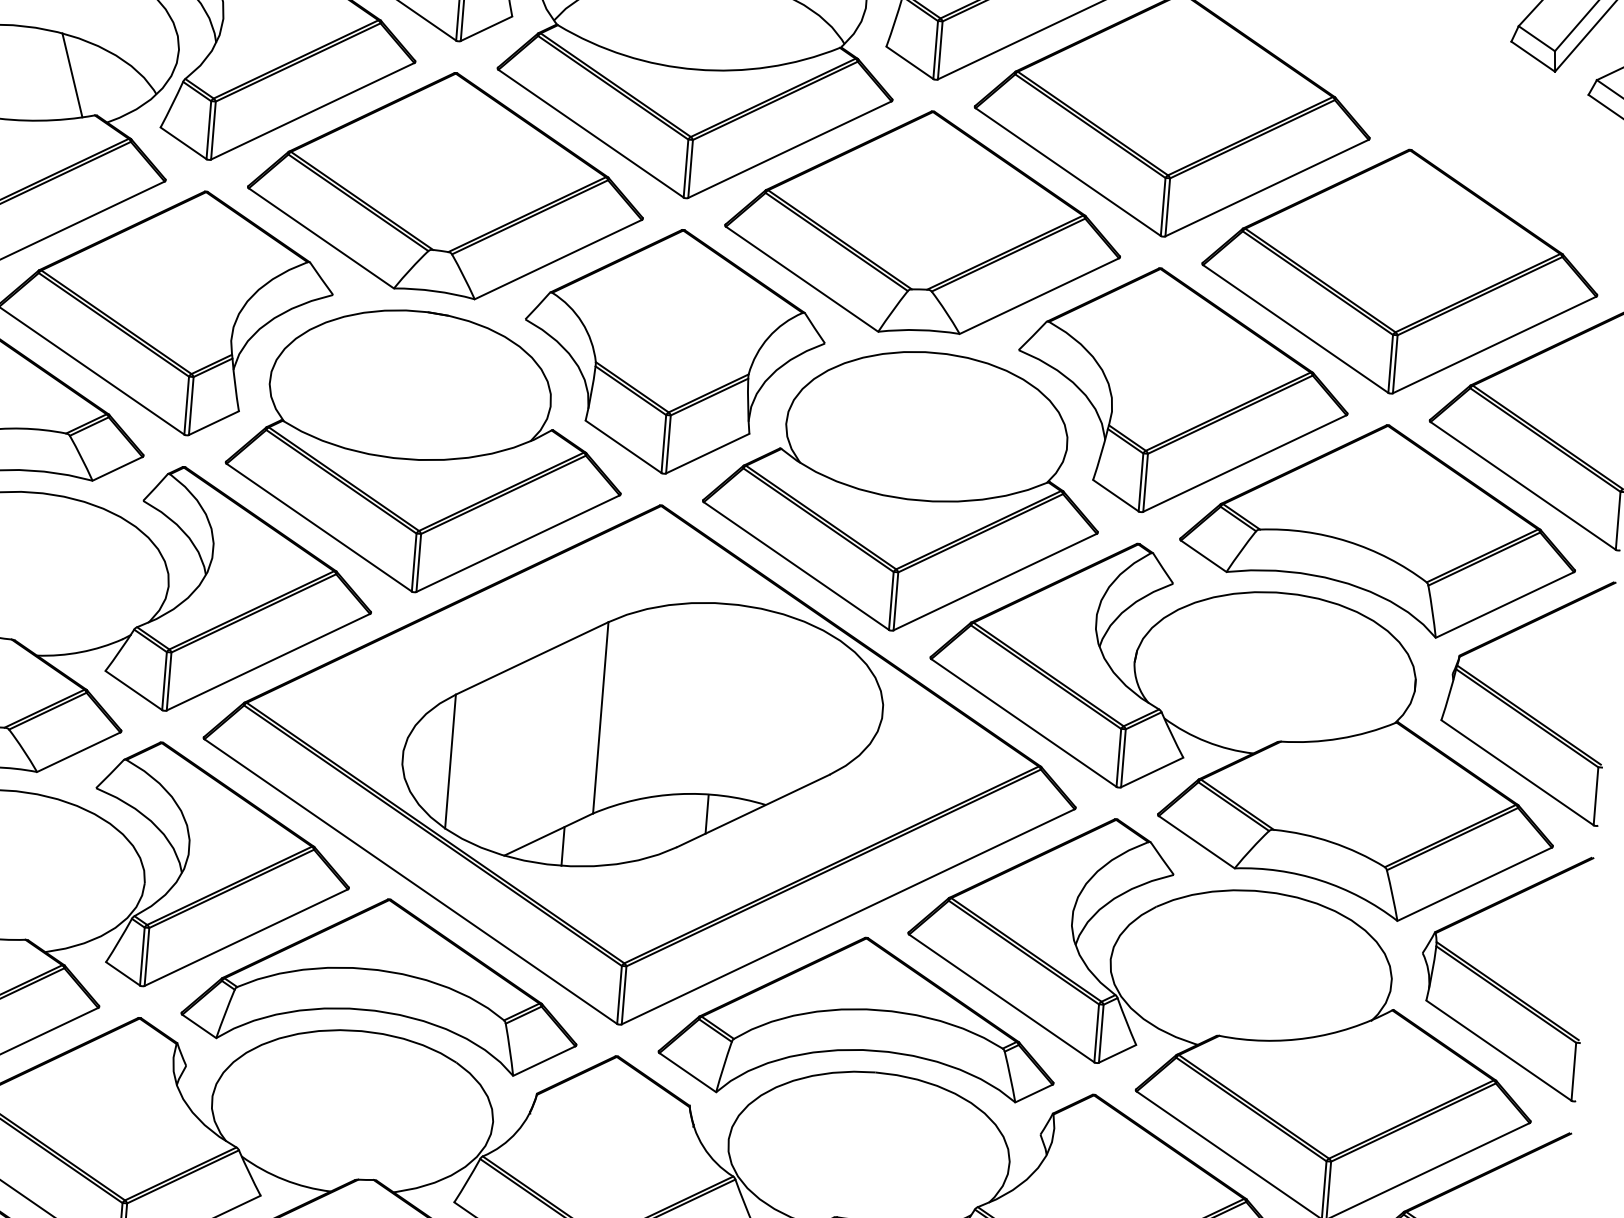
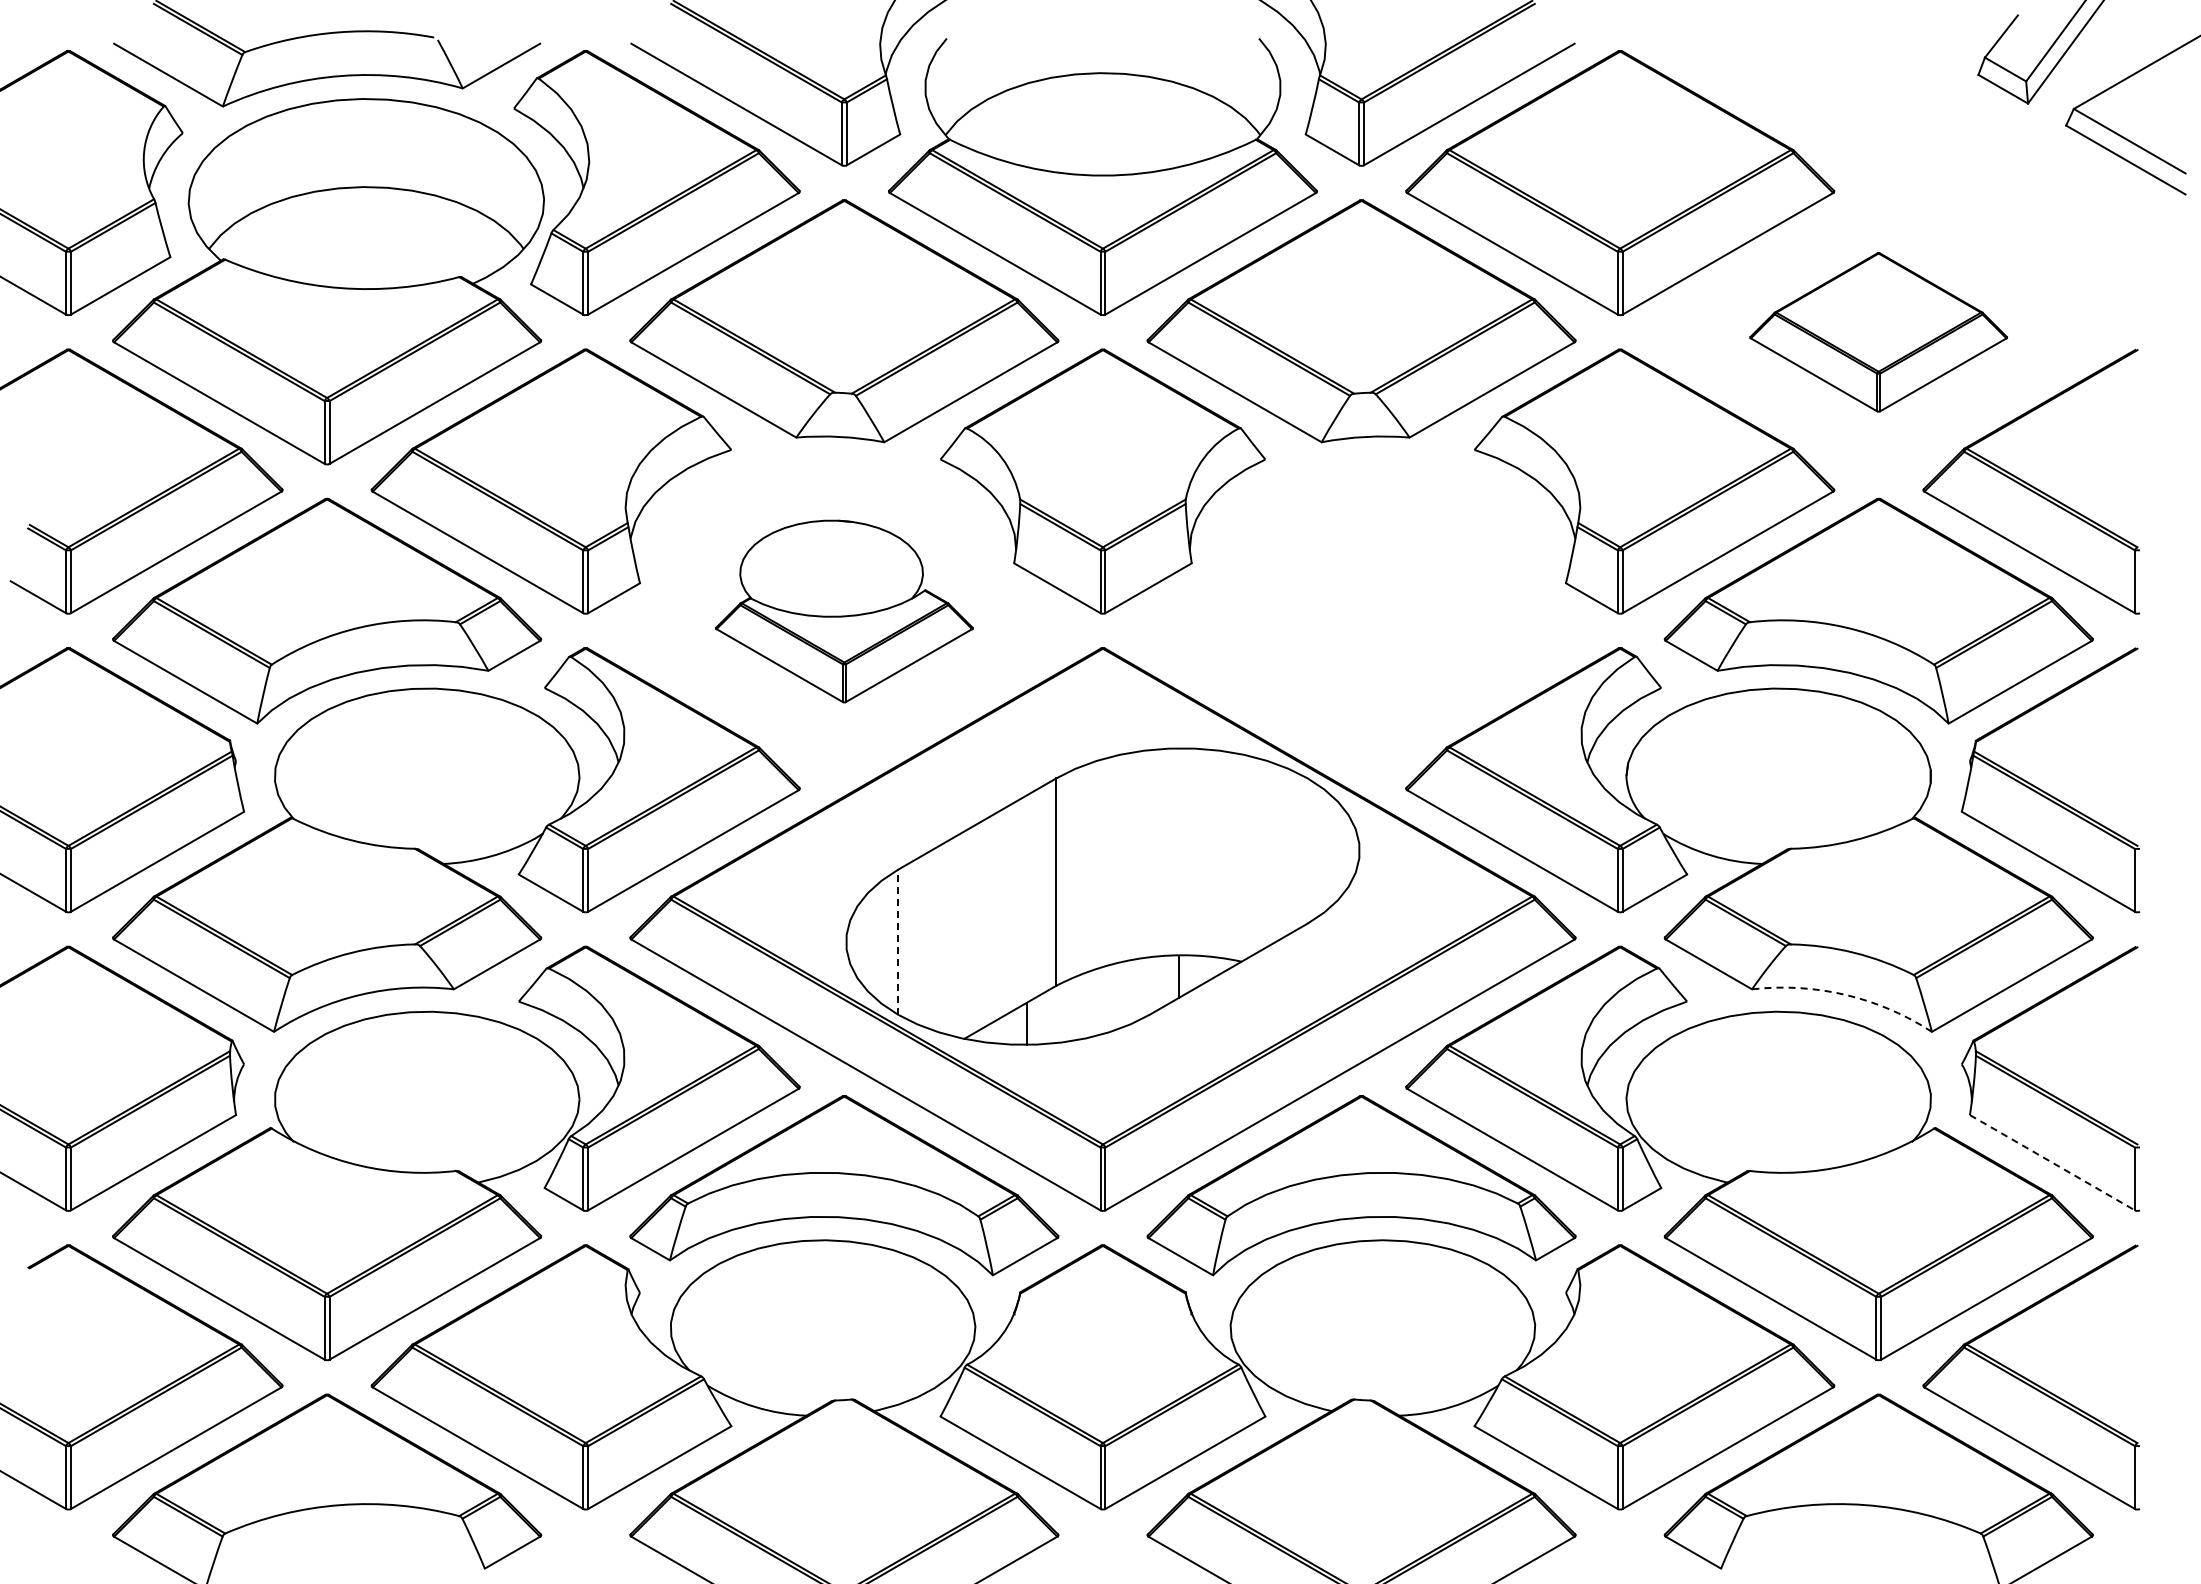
line: (72, 74) -> (431, 235), removed
part: (1400, 271) -> (1878, 332), size x0.6
part: (425, 452) -> (844, 611), size x0.6
part: (902, 490) -> (1361, 611), removed
line: (450, 761) -> (898, 942), solid -> dashed
arc: (1320, 880) -> (1845, 994), solid -> dashed
line: (1498, 1050) -> (2052, 1162), solid -> dashed

